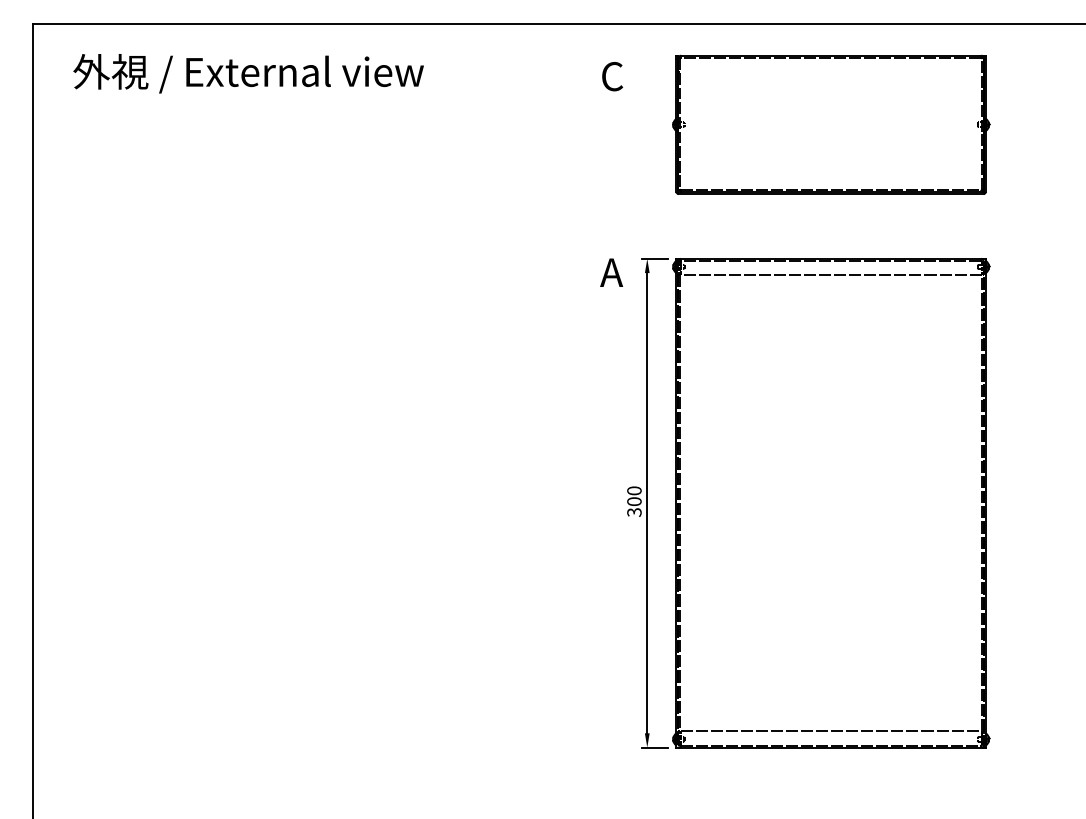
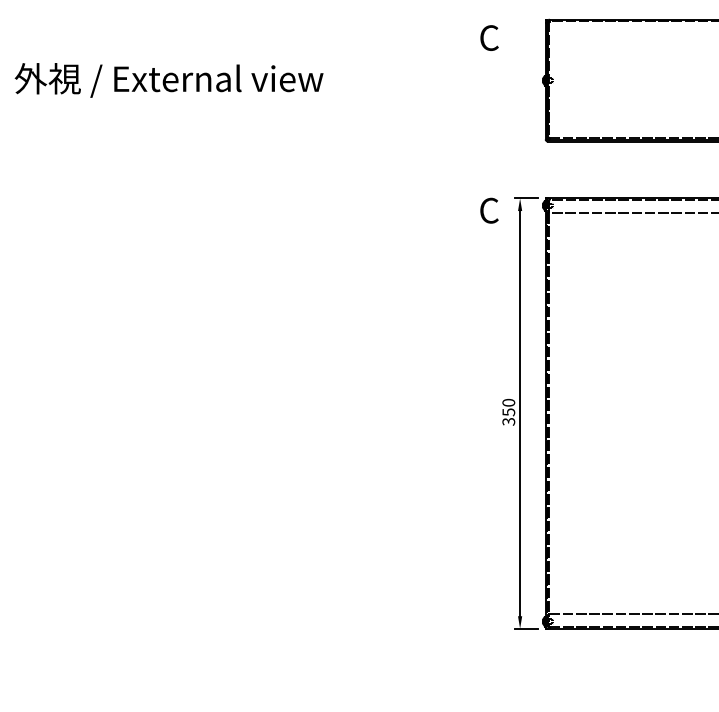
text: (248, 73) -> (169, 80), moved
text: (611, 272) -> (488, 210), A -> C
text: (634, 501) -> (508, 412), 300 -> 350

